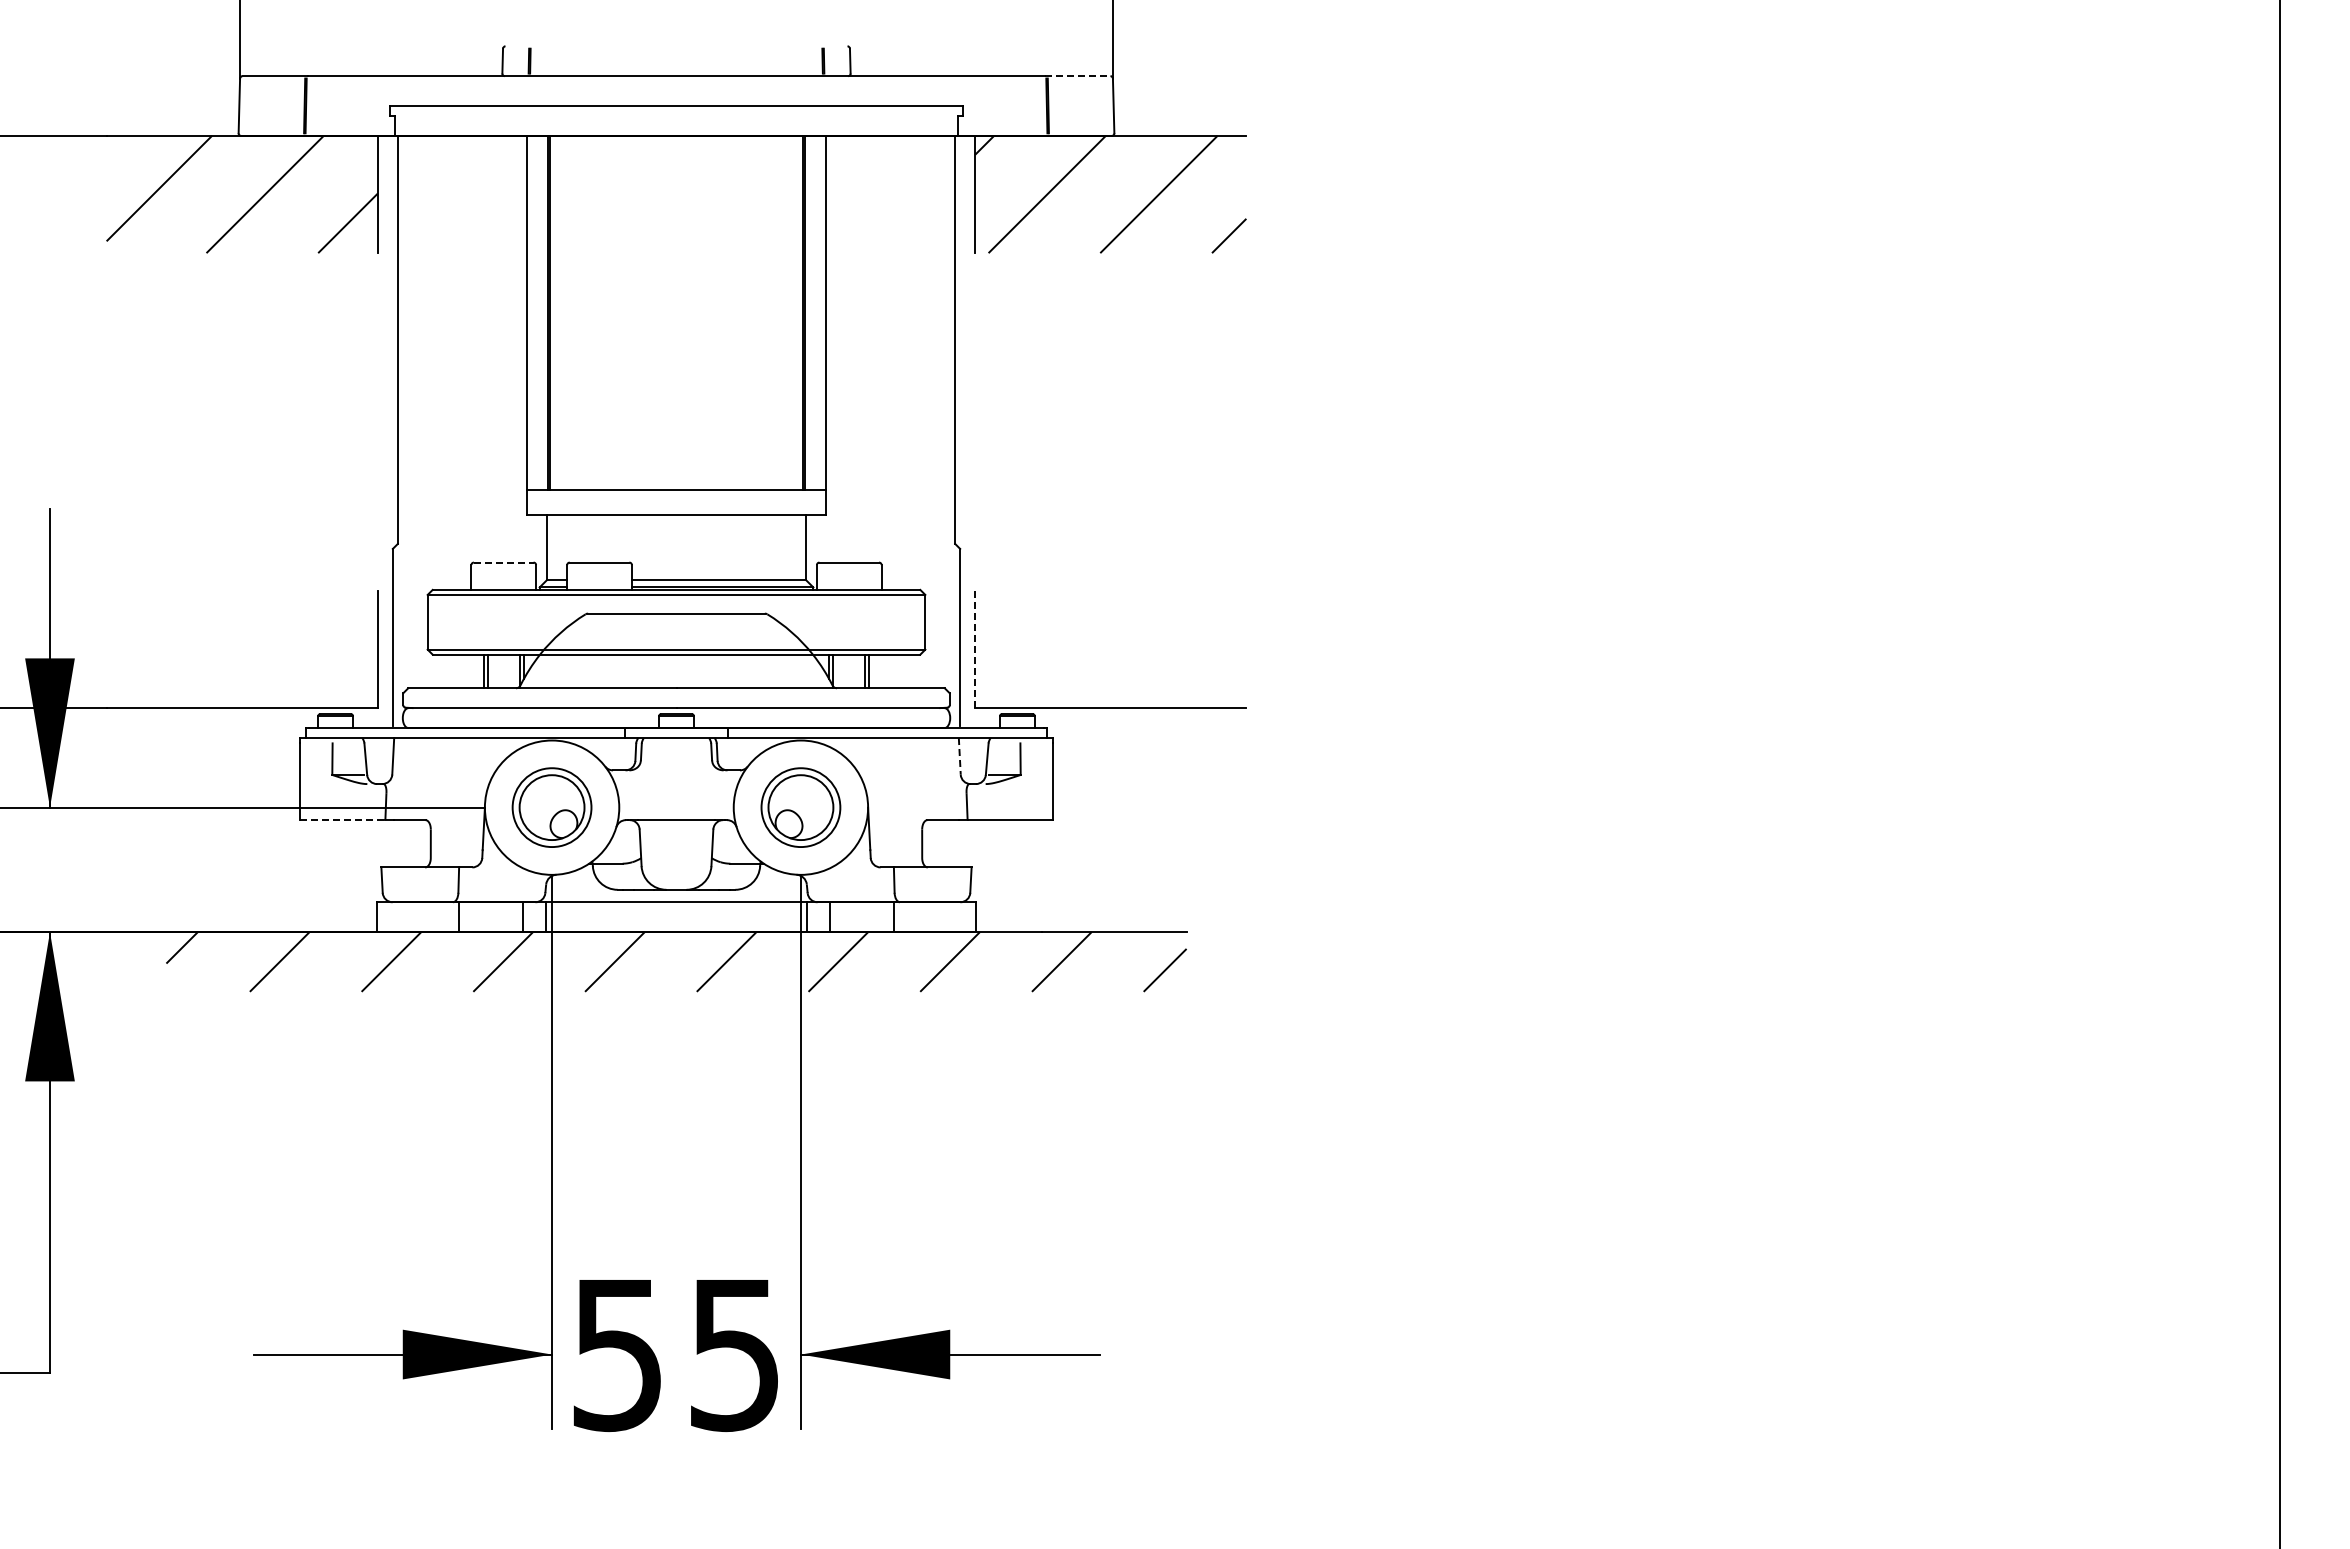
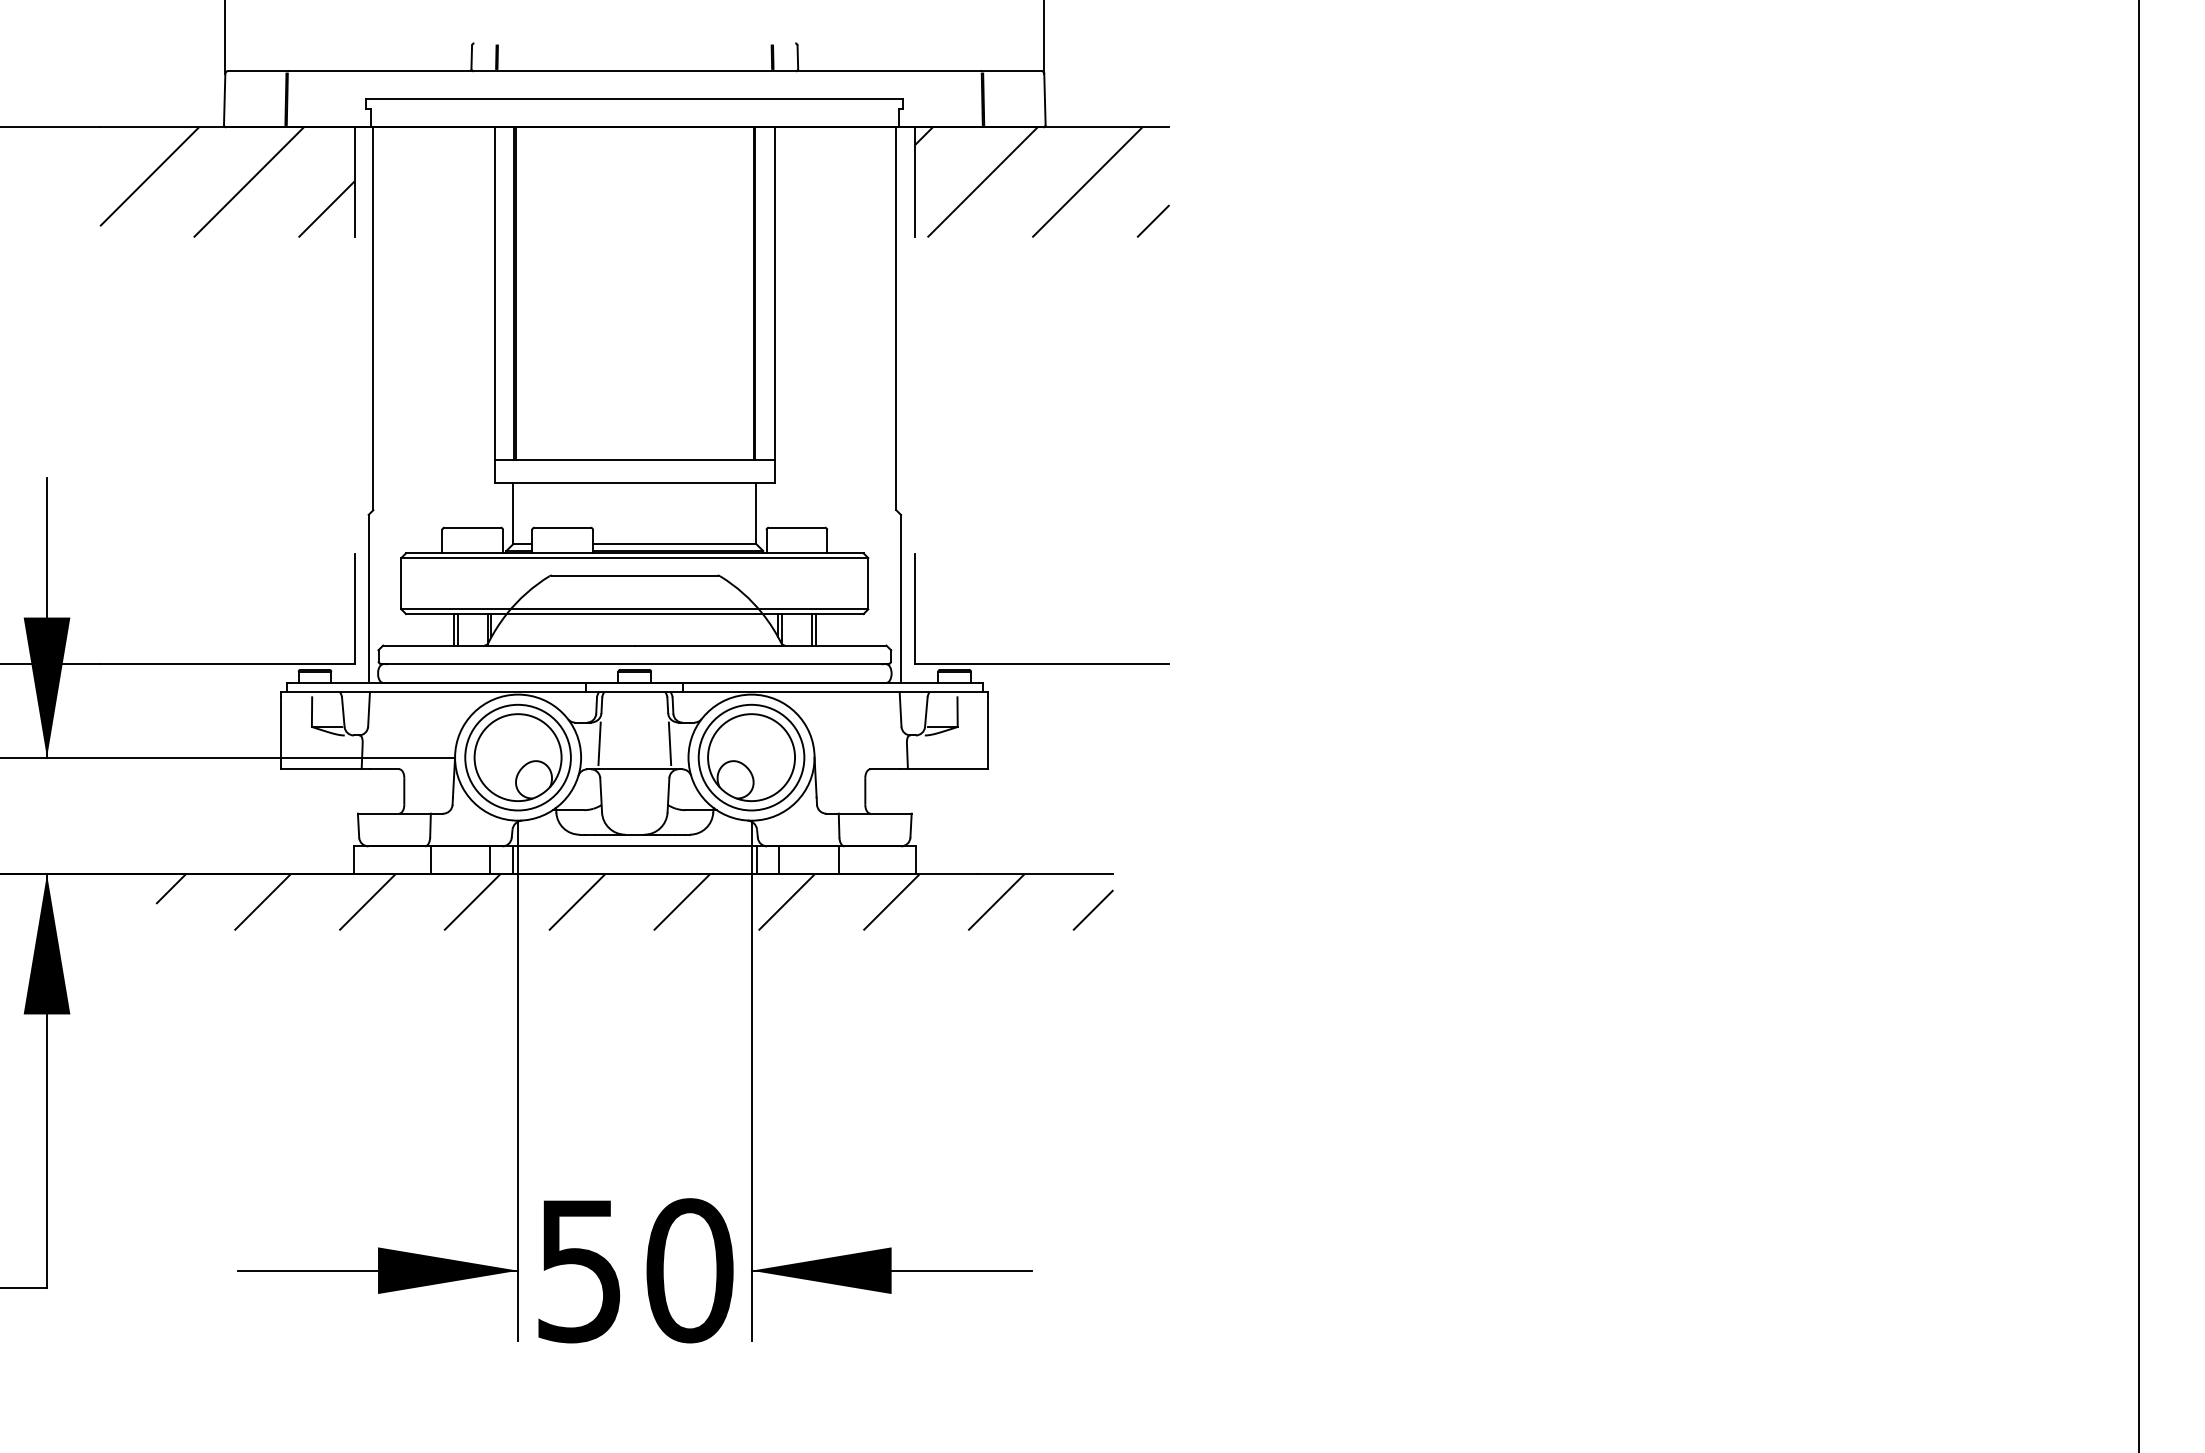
line: (1078, 76) -> (1011, 71), dashed -> solid
line: (503, 562) -> (472, 527), dashed -> solid
line: (975, 649) -> (915, 609), dashed -> solid
line: (959, 756) -> (900, 709), dashed -> solid
line: (638, 792) -> (599, 743), added
line: (713, 792) -> (669, 743), added
part: (551, 807) -> (517, 757), size x1.43
part: (800, 807) -> (751, 757), size x1.43
line: (342, 820) -> (321, 769), dashed -> solid
text: (735, 1354) -> (690, 1270), 55 -> 50

